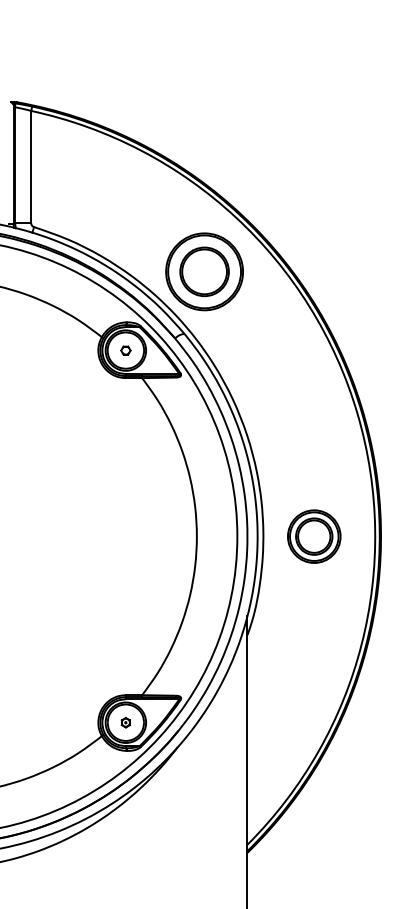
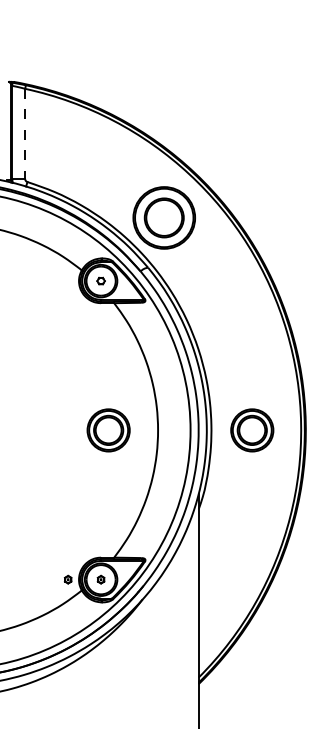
line: (31, 167) -> (25, 134), solid -> dashed
part: (135, 536) -> (108, 430), added
part: (84, 722) -> (67, 579), added

